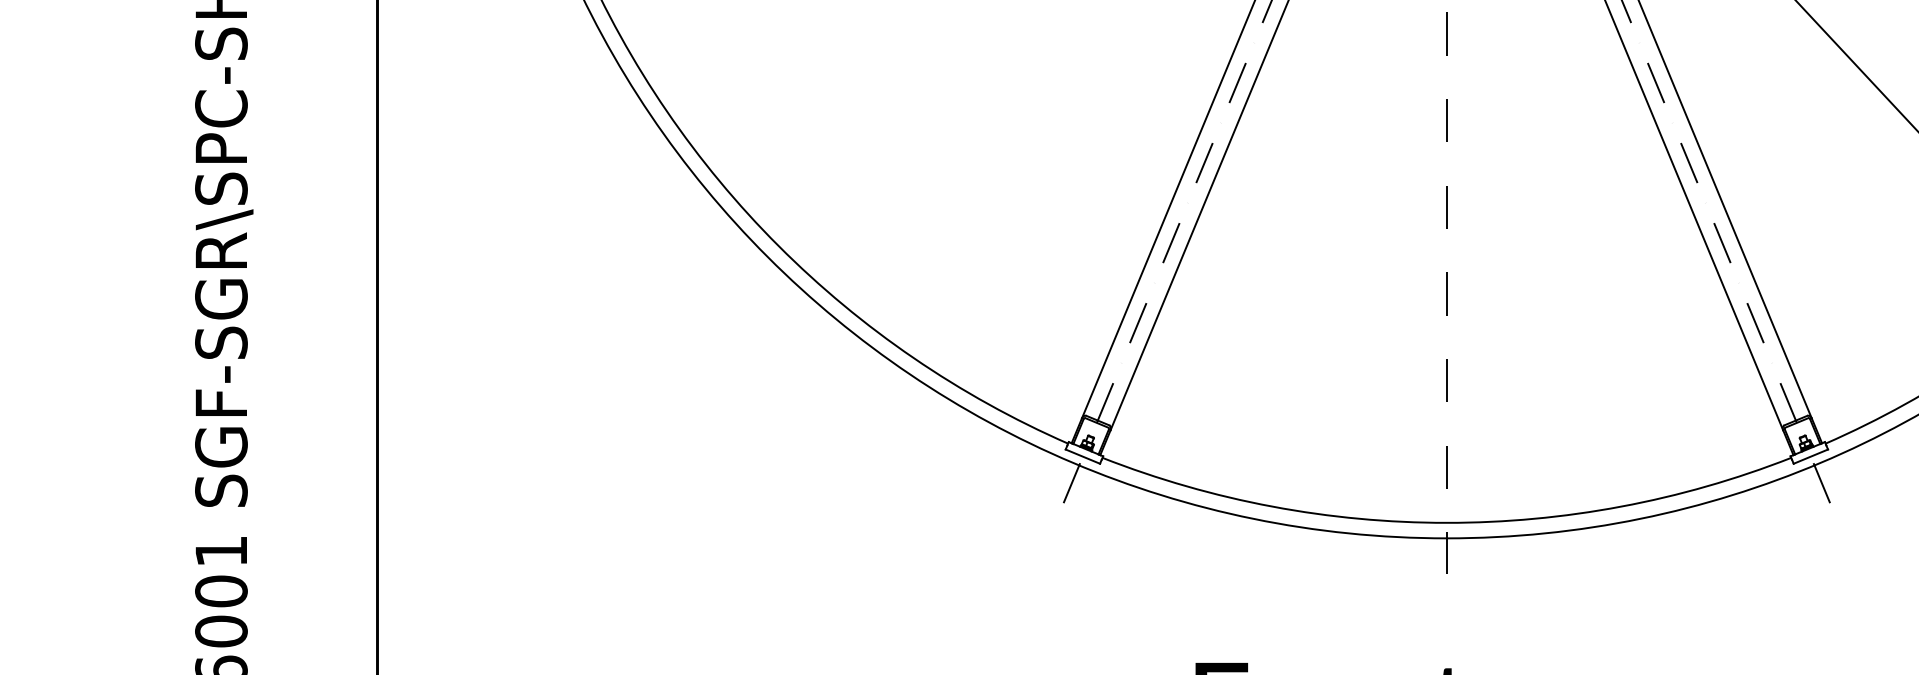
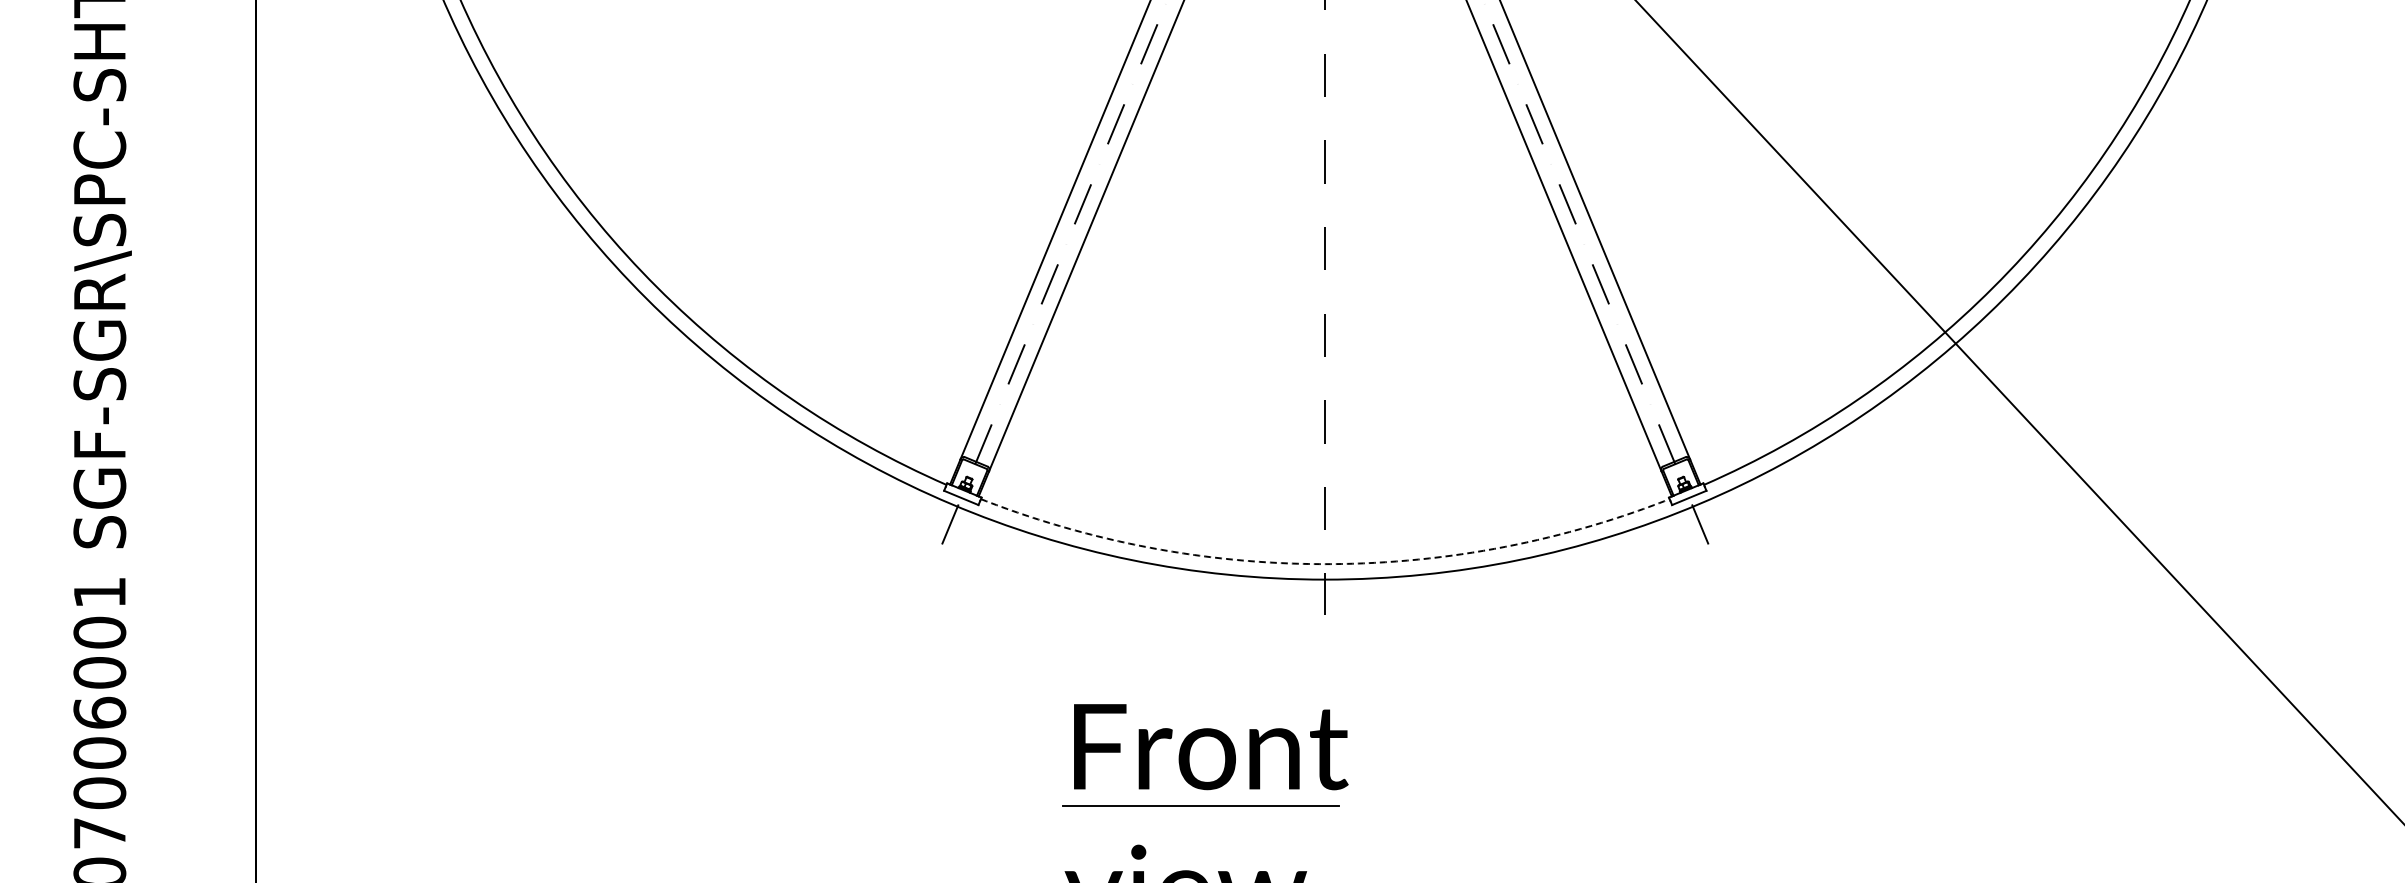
arc: (1447, 523) -> (1325, 564), solid -> dashed

